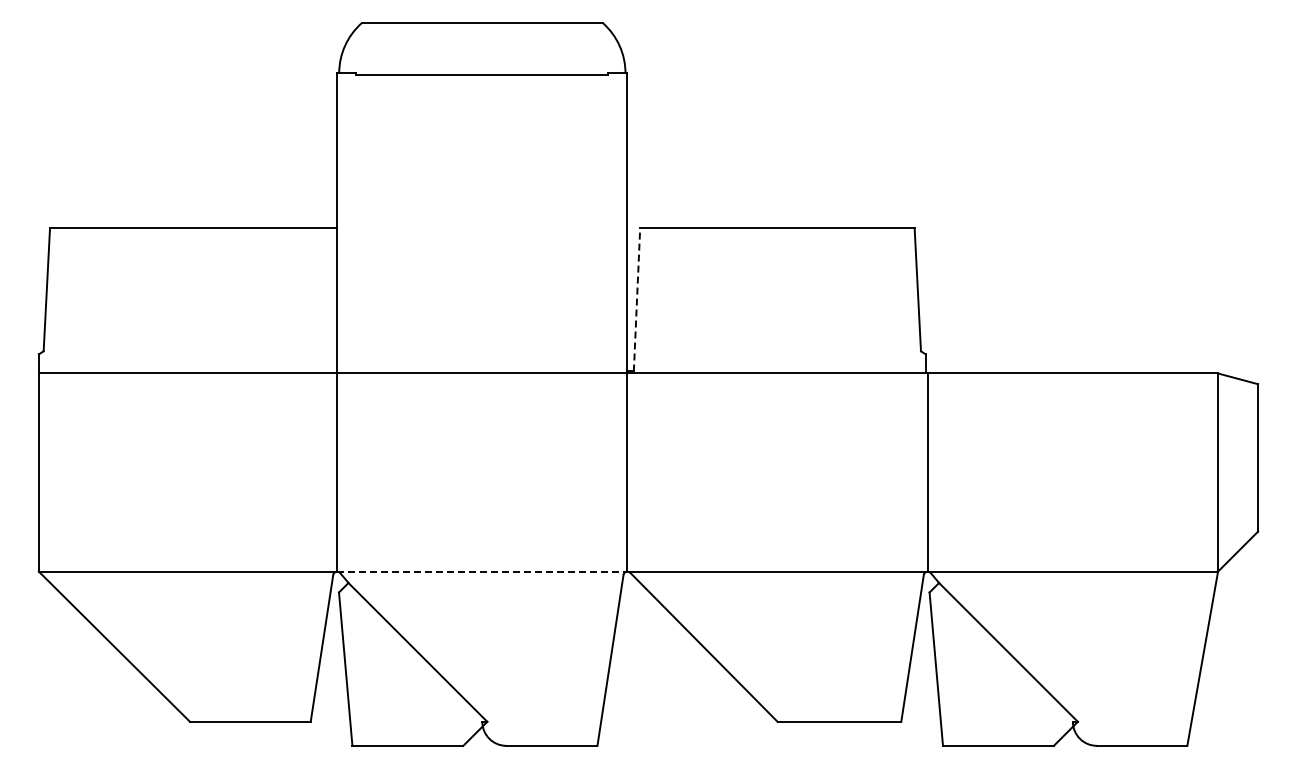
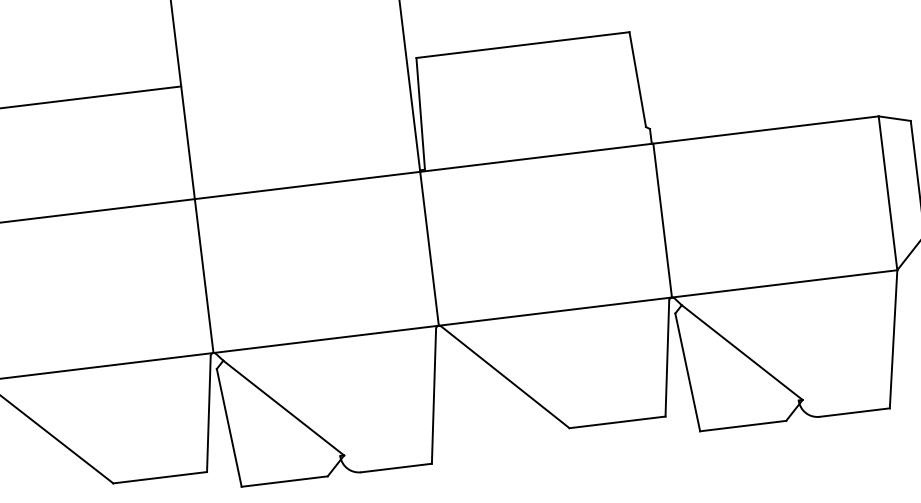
line: (637, 299) -> (421, 113), dashed -> solid
line: (482, 571) -> (326, 339), dashed -> solid

